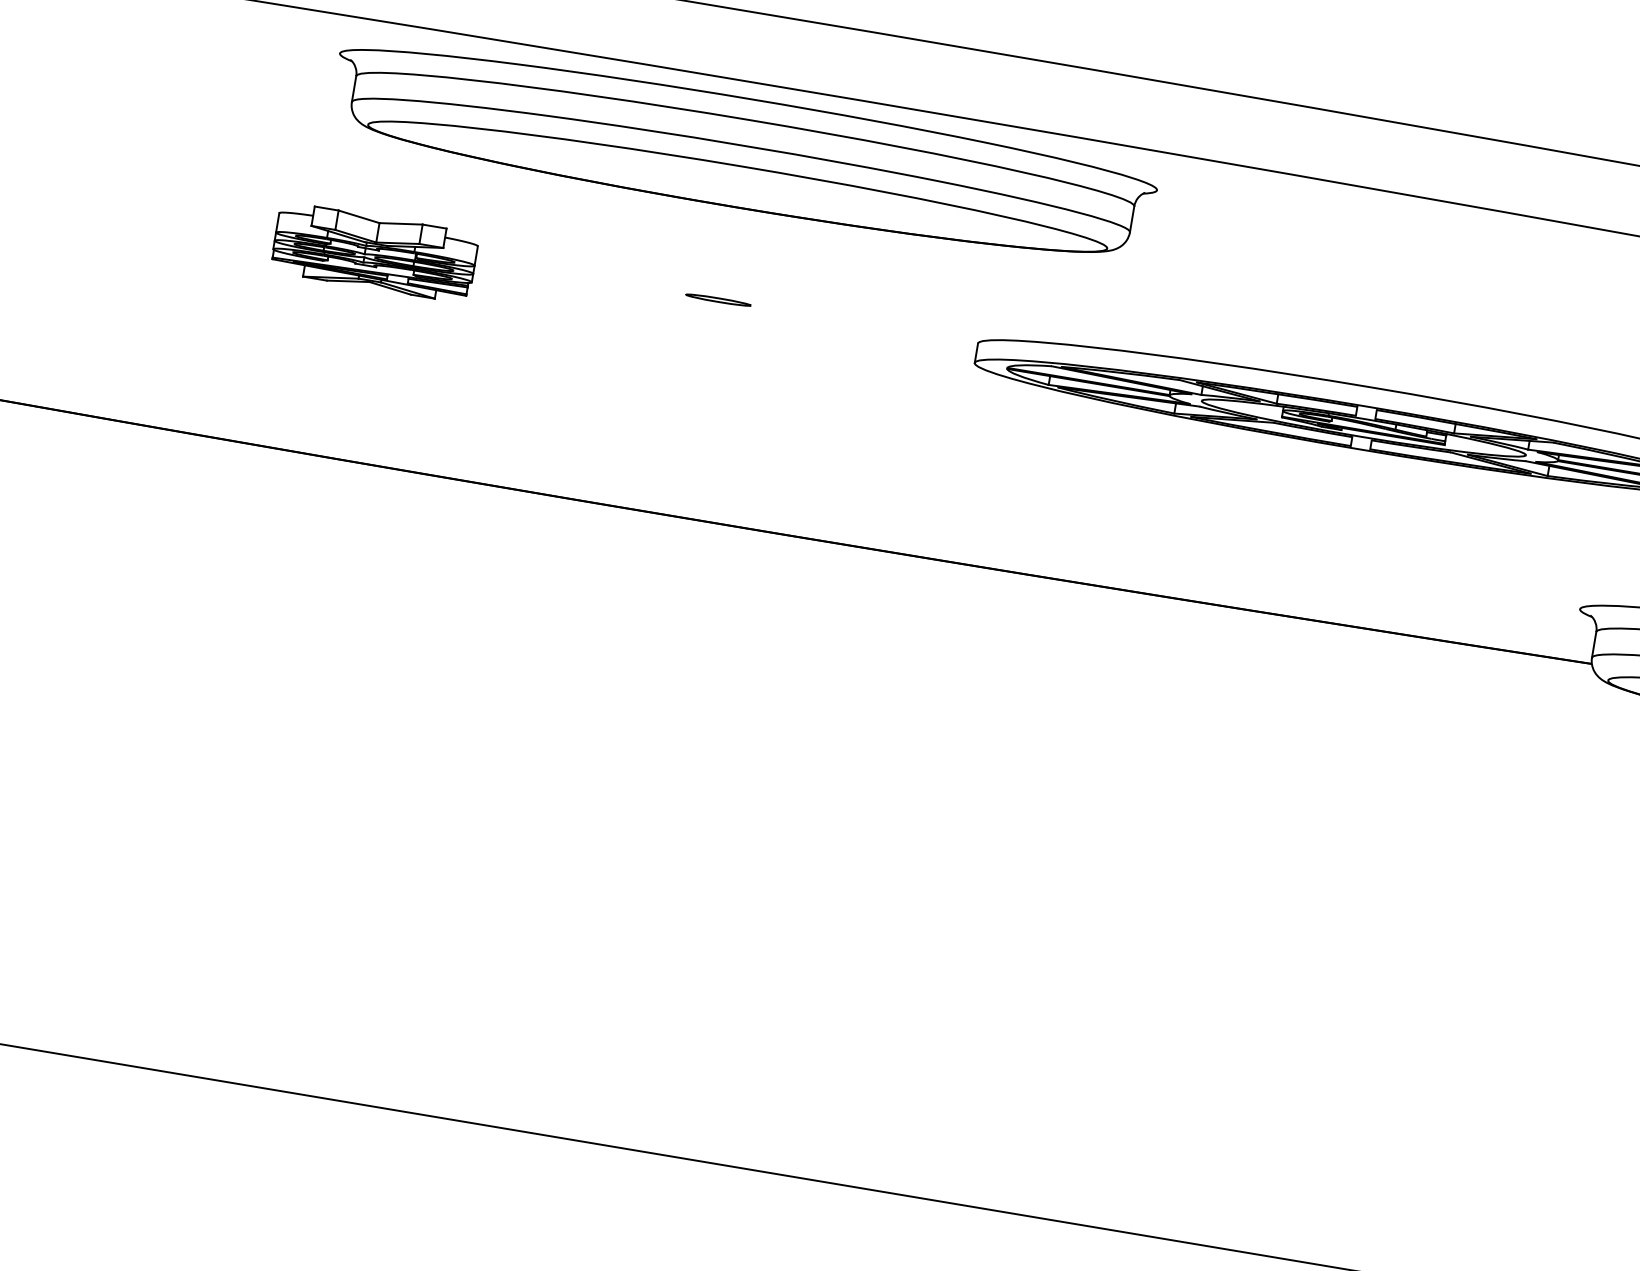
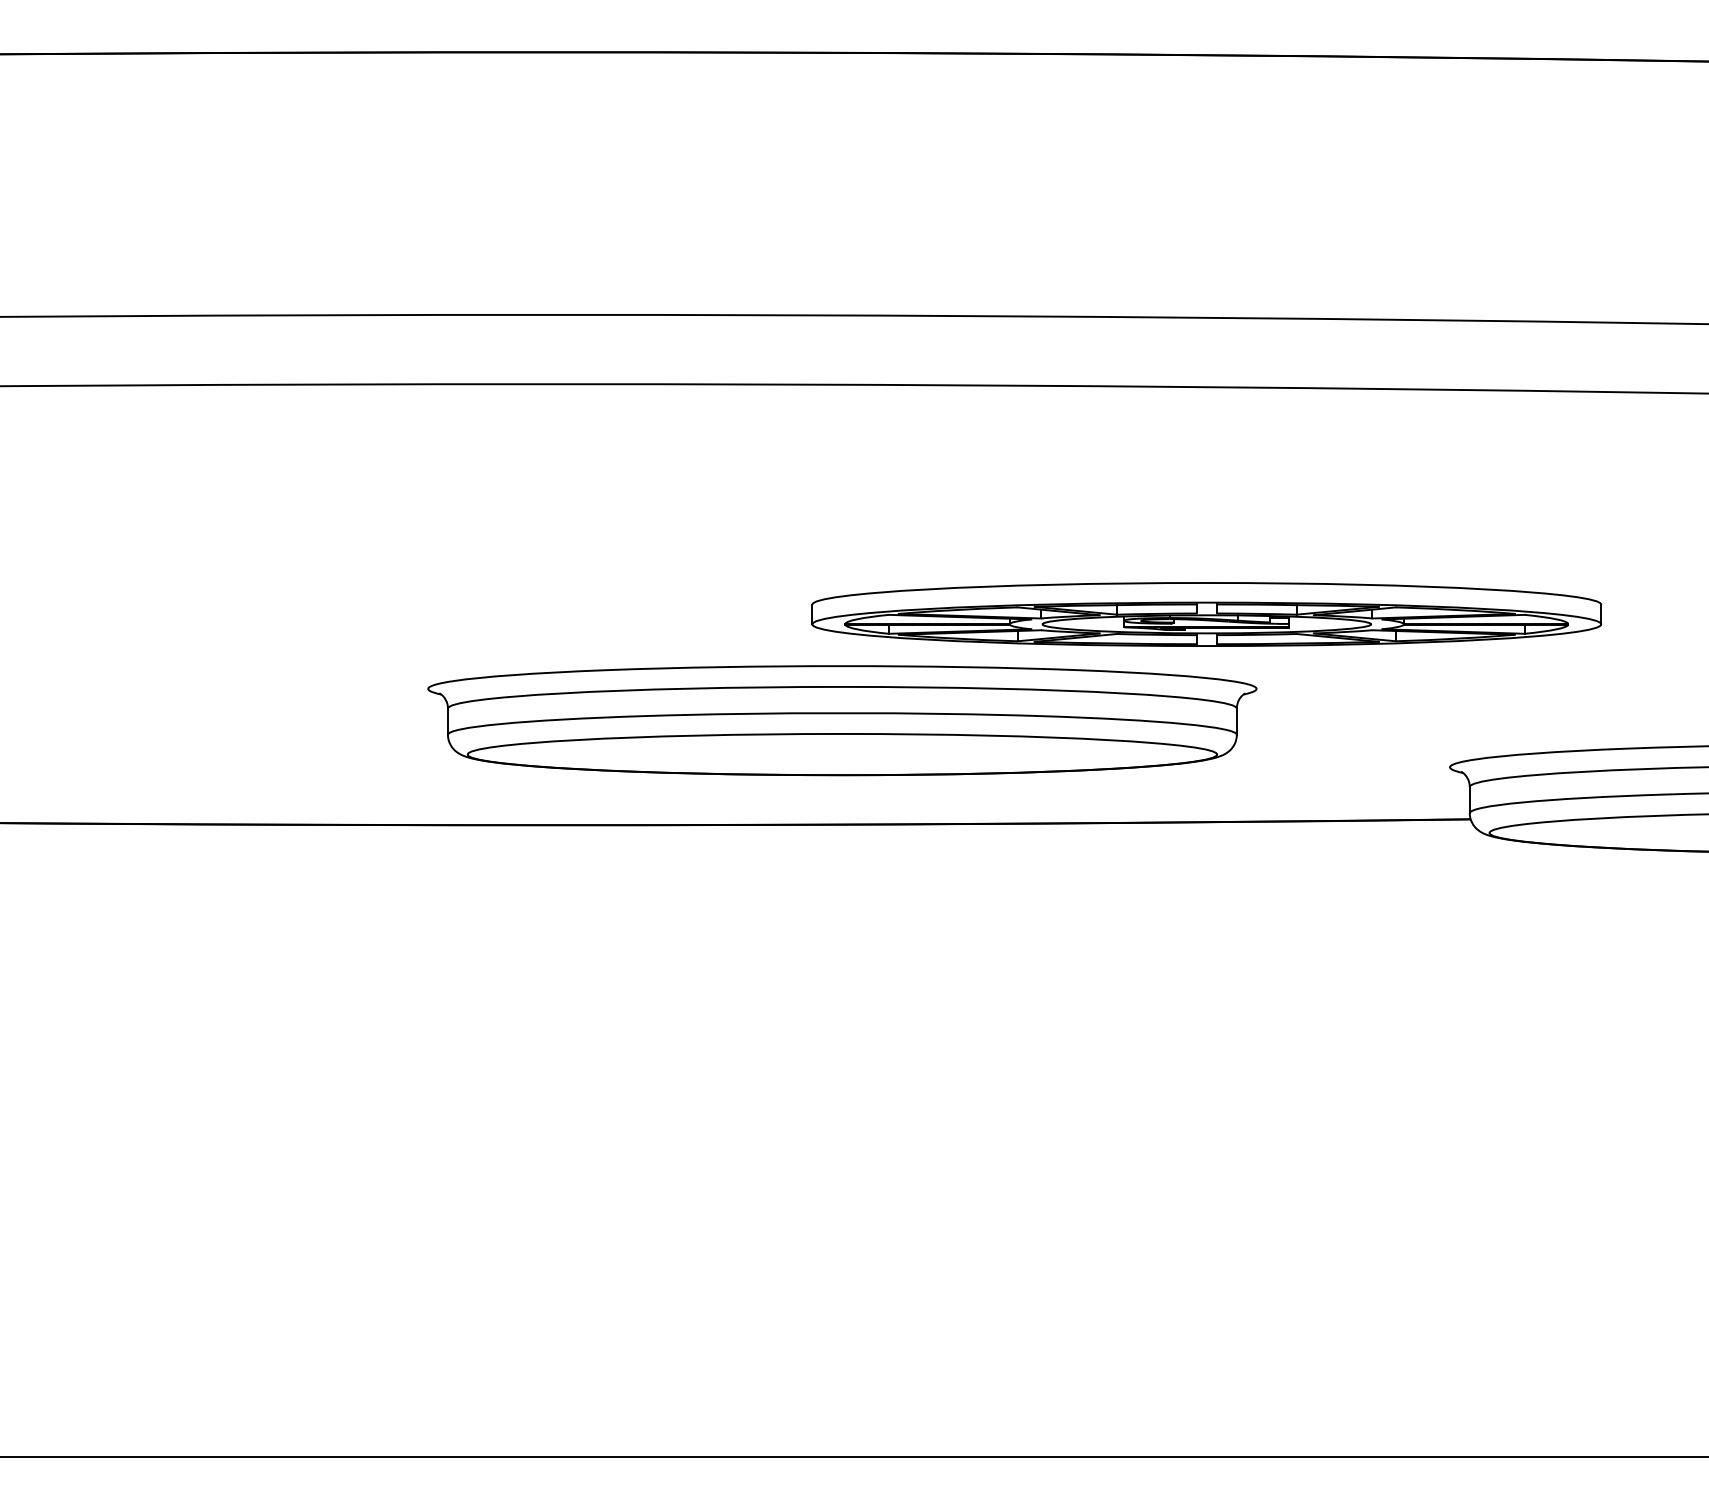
part: (743, 153) -> (842, 720), moved
part: (374, 252) -> (202, 614), removed
part: (717, 299) -> (548, 604), removed

